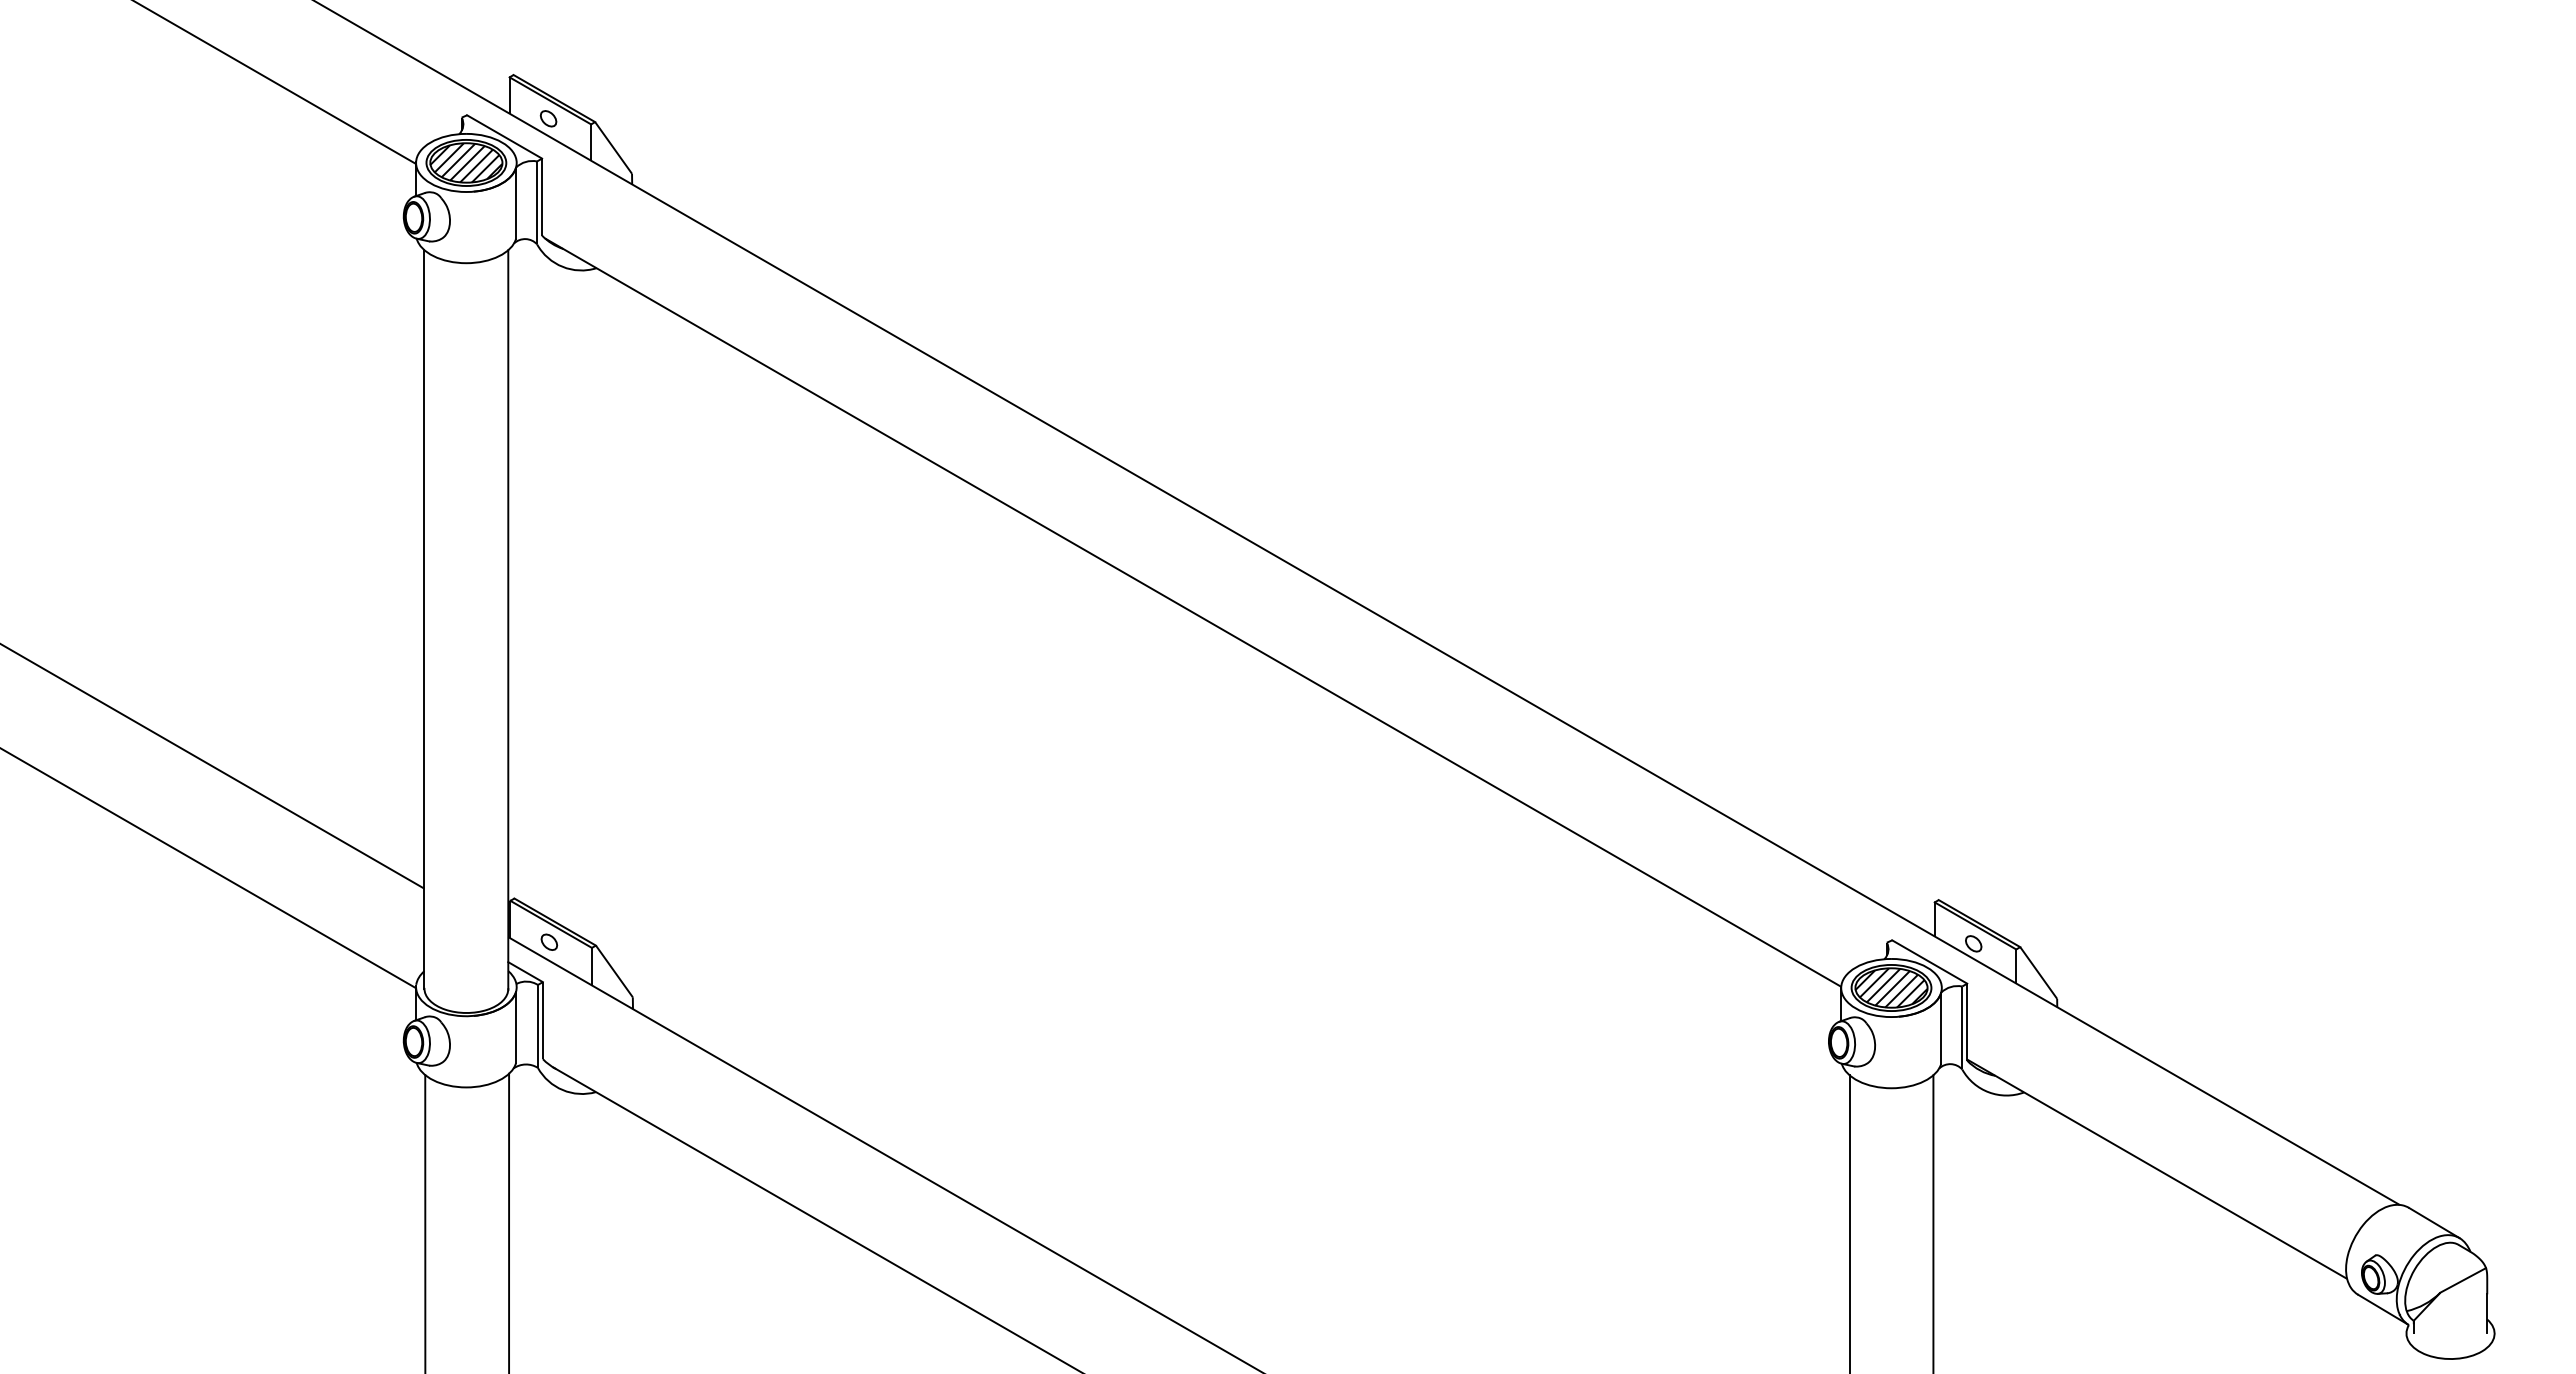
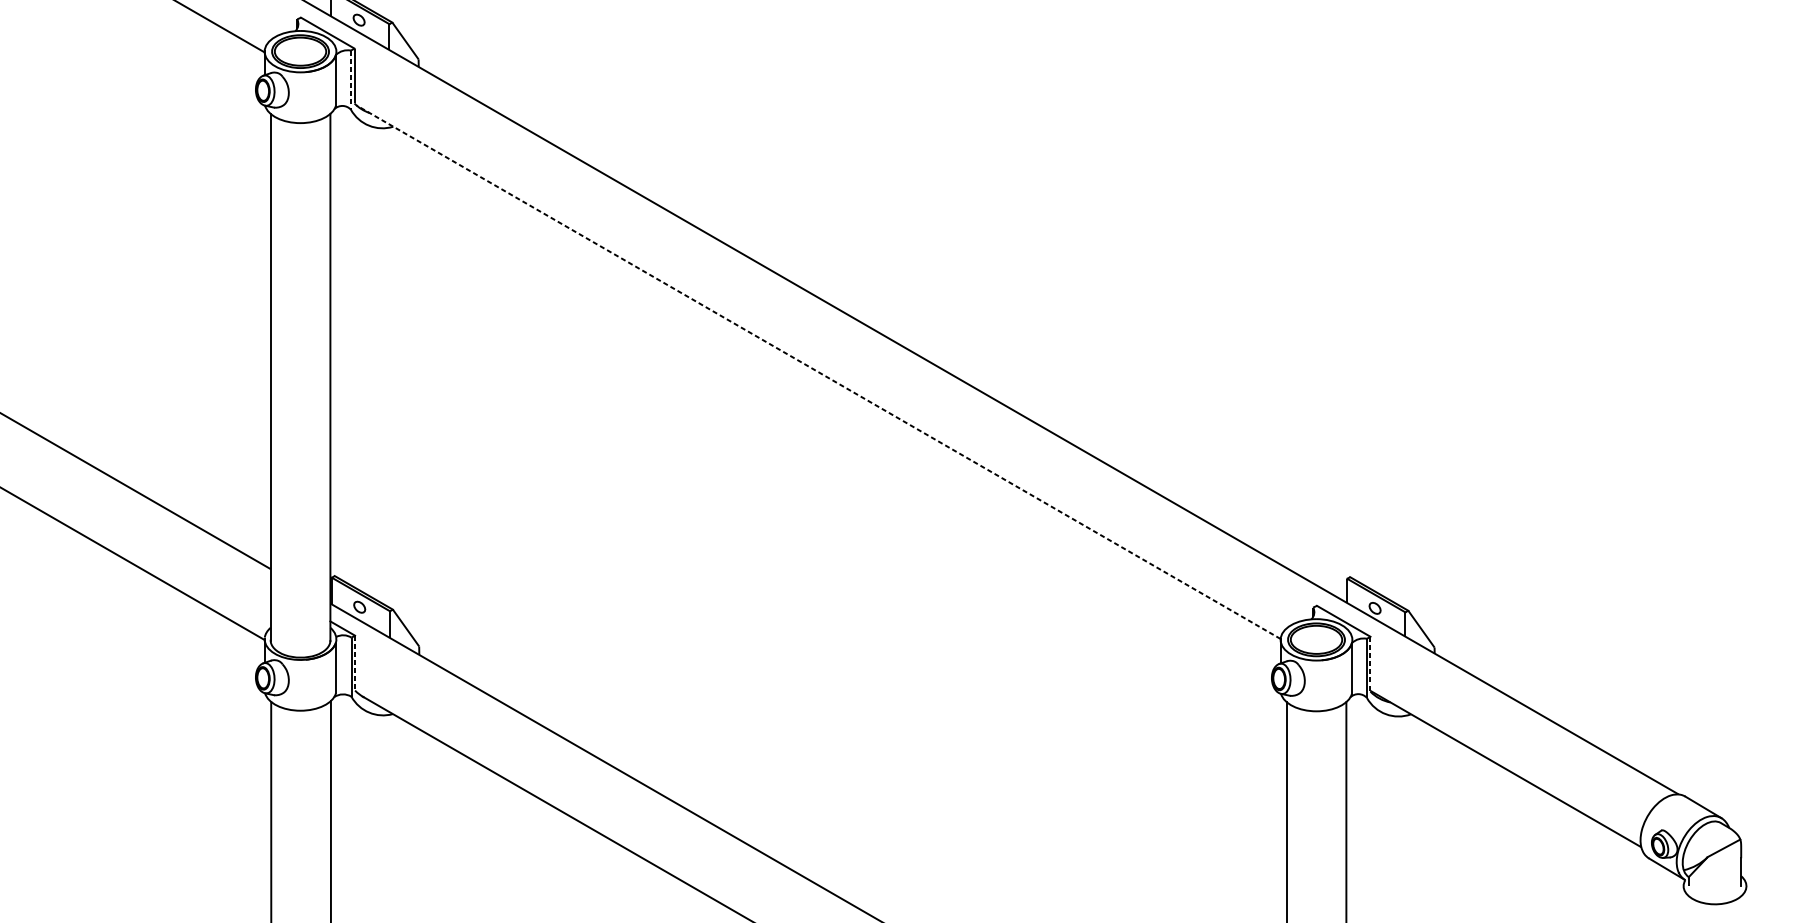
hatch: (466, 162) -> (300, 51), removed
line: (537, 203) -> (351, 80), solid -> dashed
line: (1192, 612) -> (818, 372), solid -> dashed
hatch: (1891, 987) -> (1316, 639), removed
line: (542, 1020) -> (354, 663), solid -> dashed
line: (1967, 1022) -> (1370, 664), solid -> dashed

